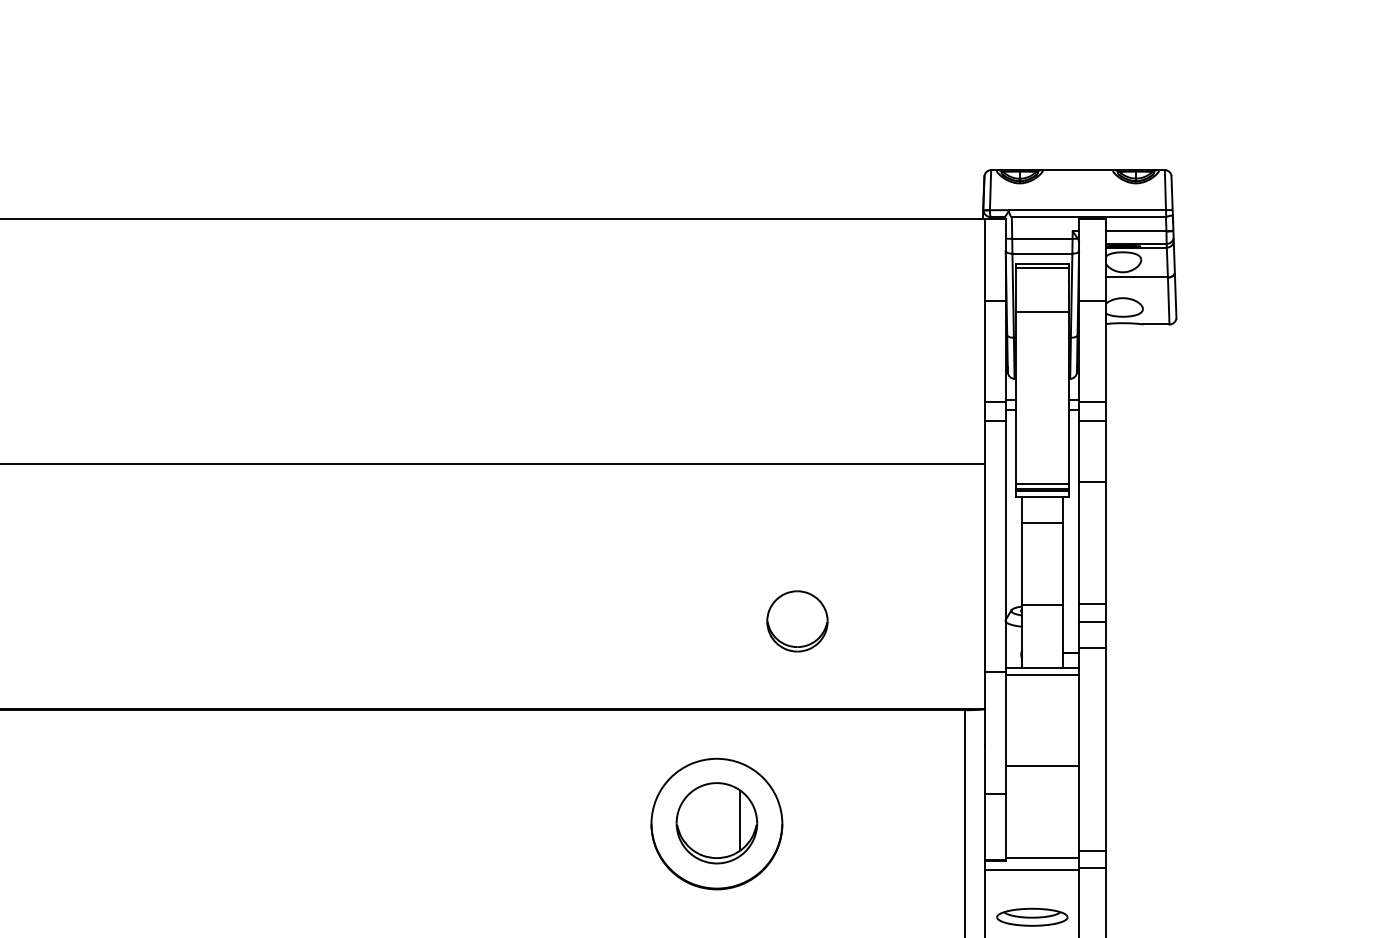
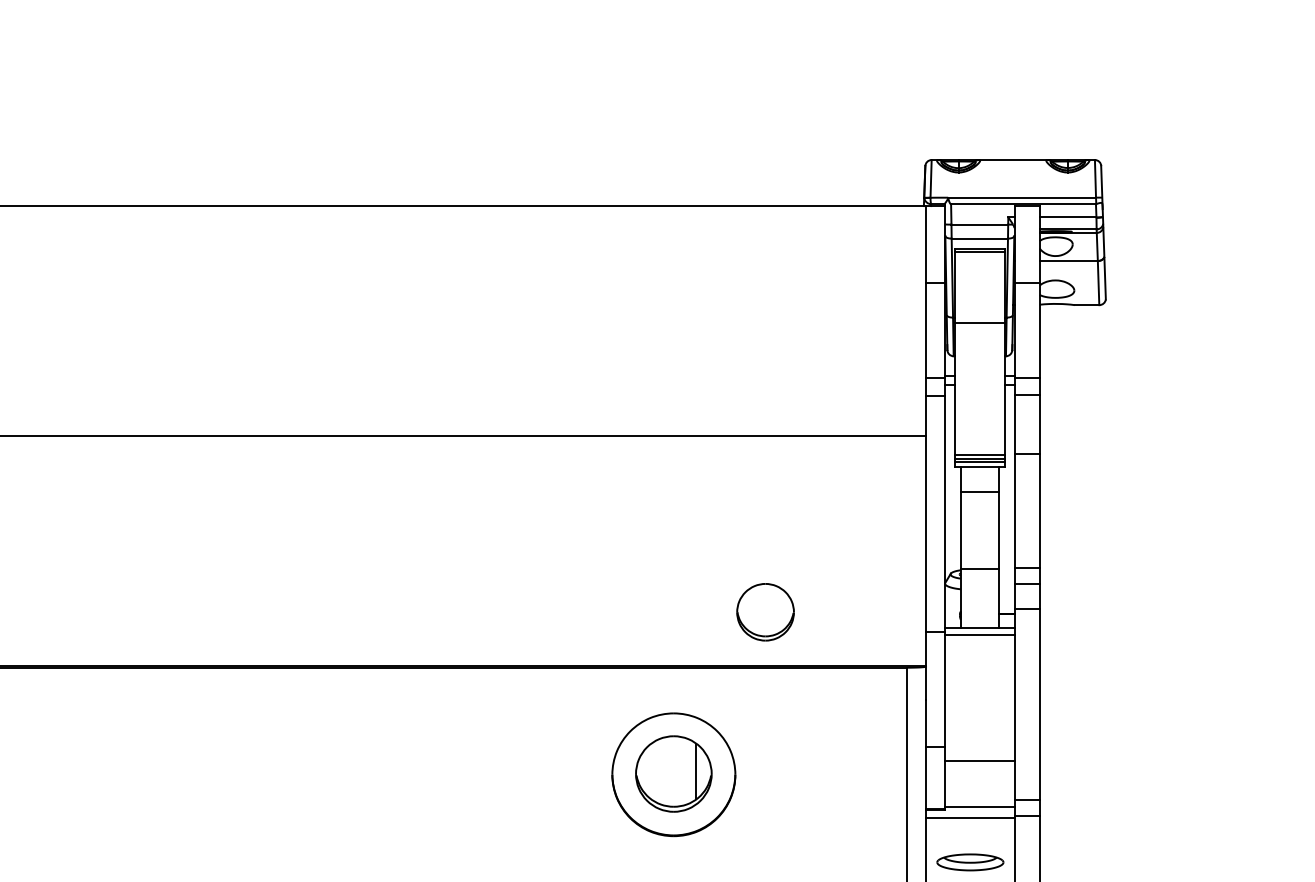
line: (1042, 312) -> (979, 323), moved
part: (797, 621) -> (765, 612), moved
line: (1042, 766) -> (979, 761), moved

